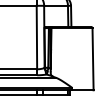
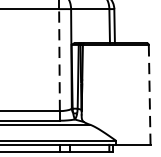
line: (36, 37) -> (58, 60), solid -> dashed
line: (93, 58) -> (150, 93), solid -> dashed

